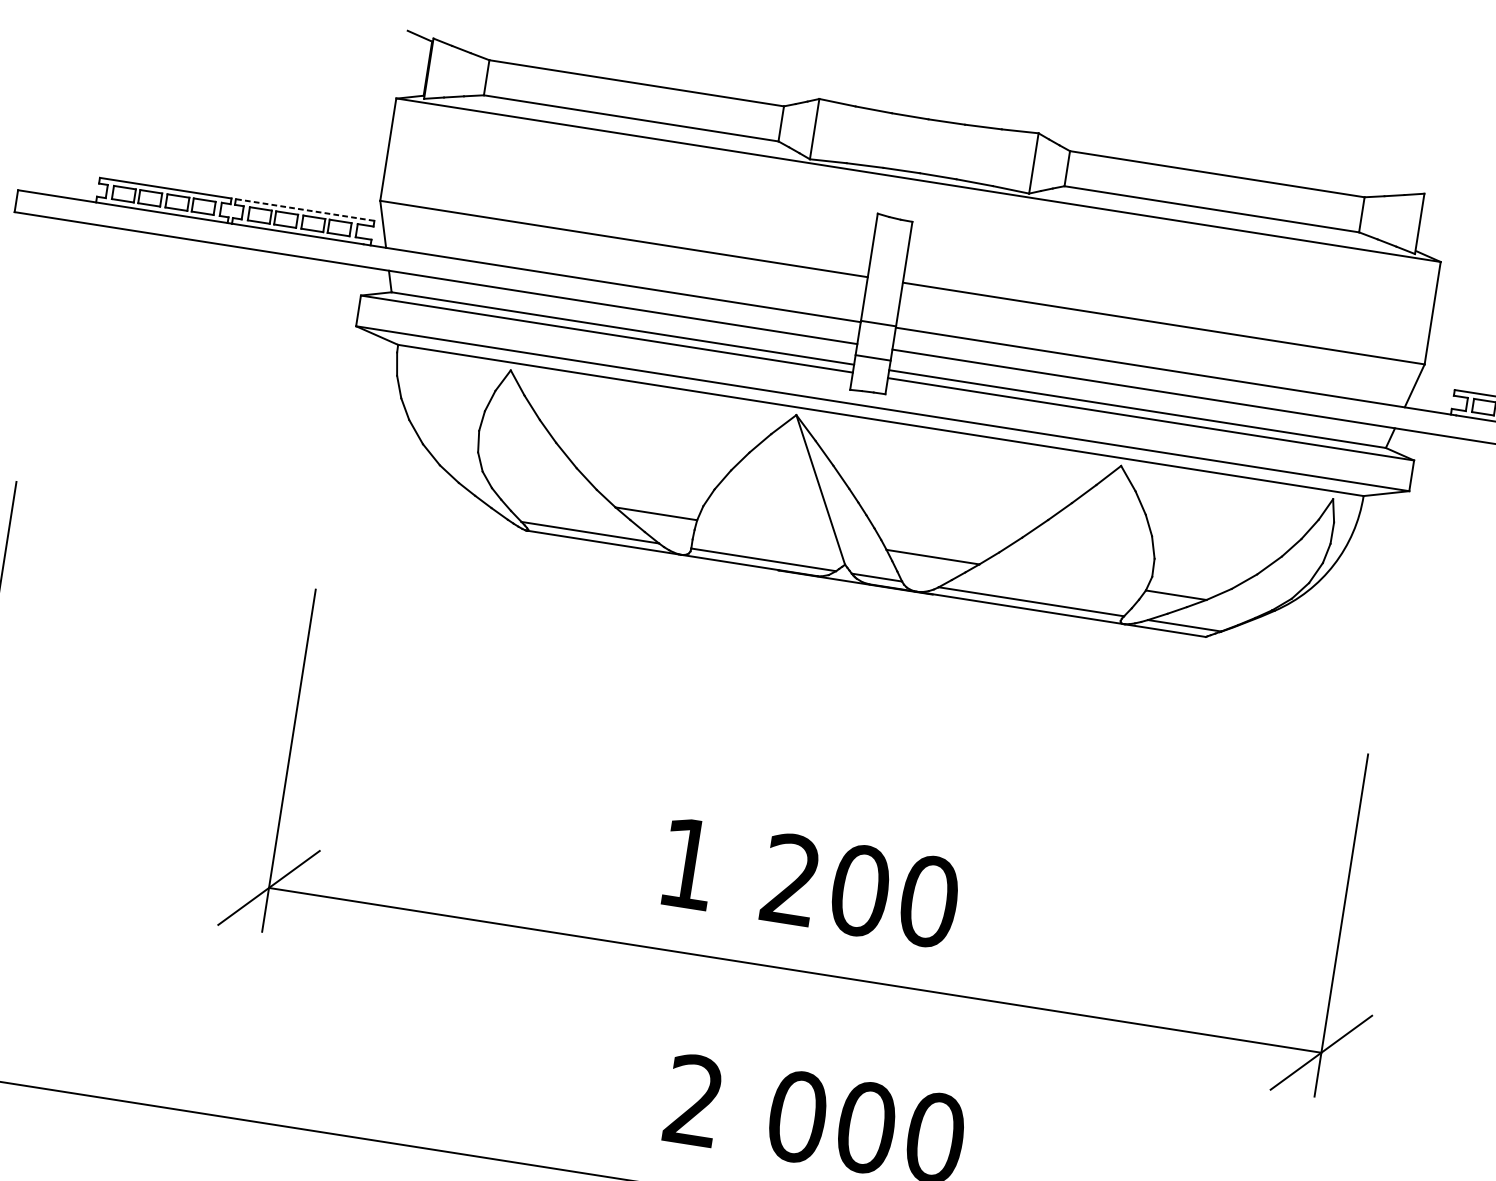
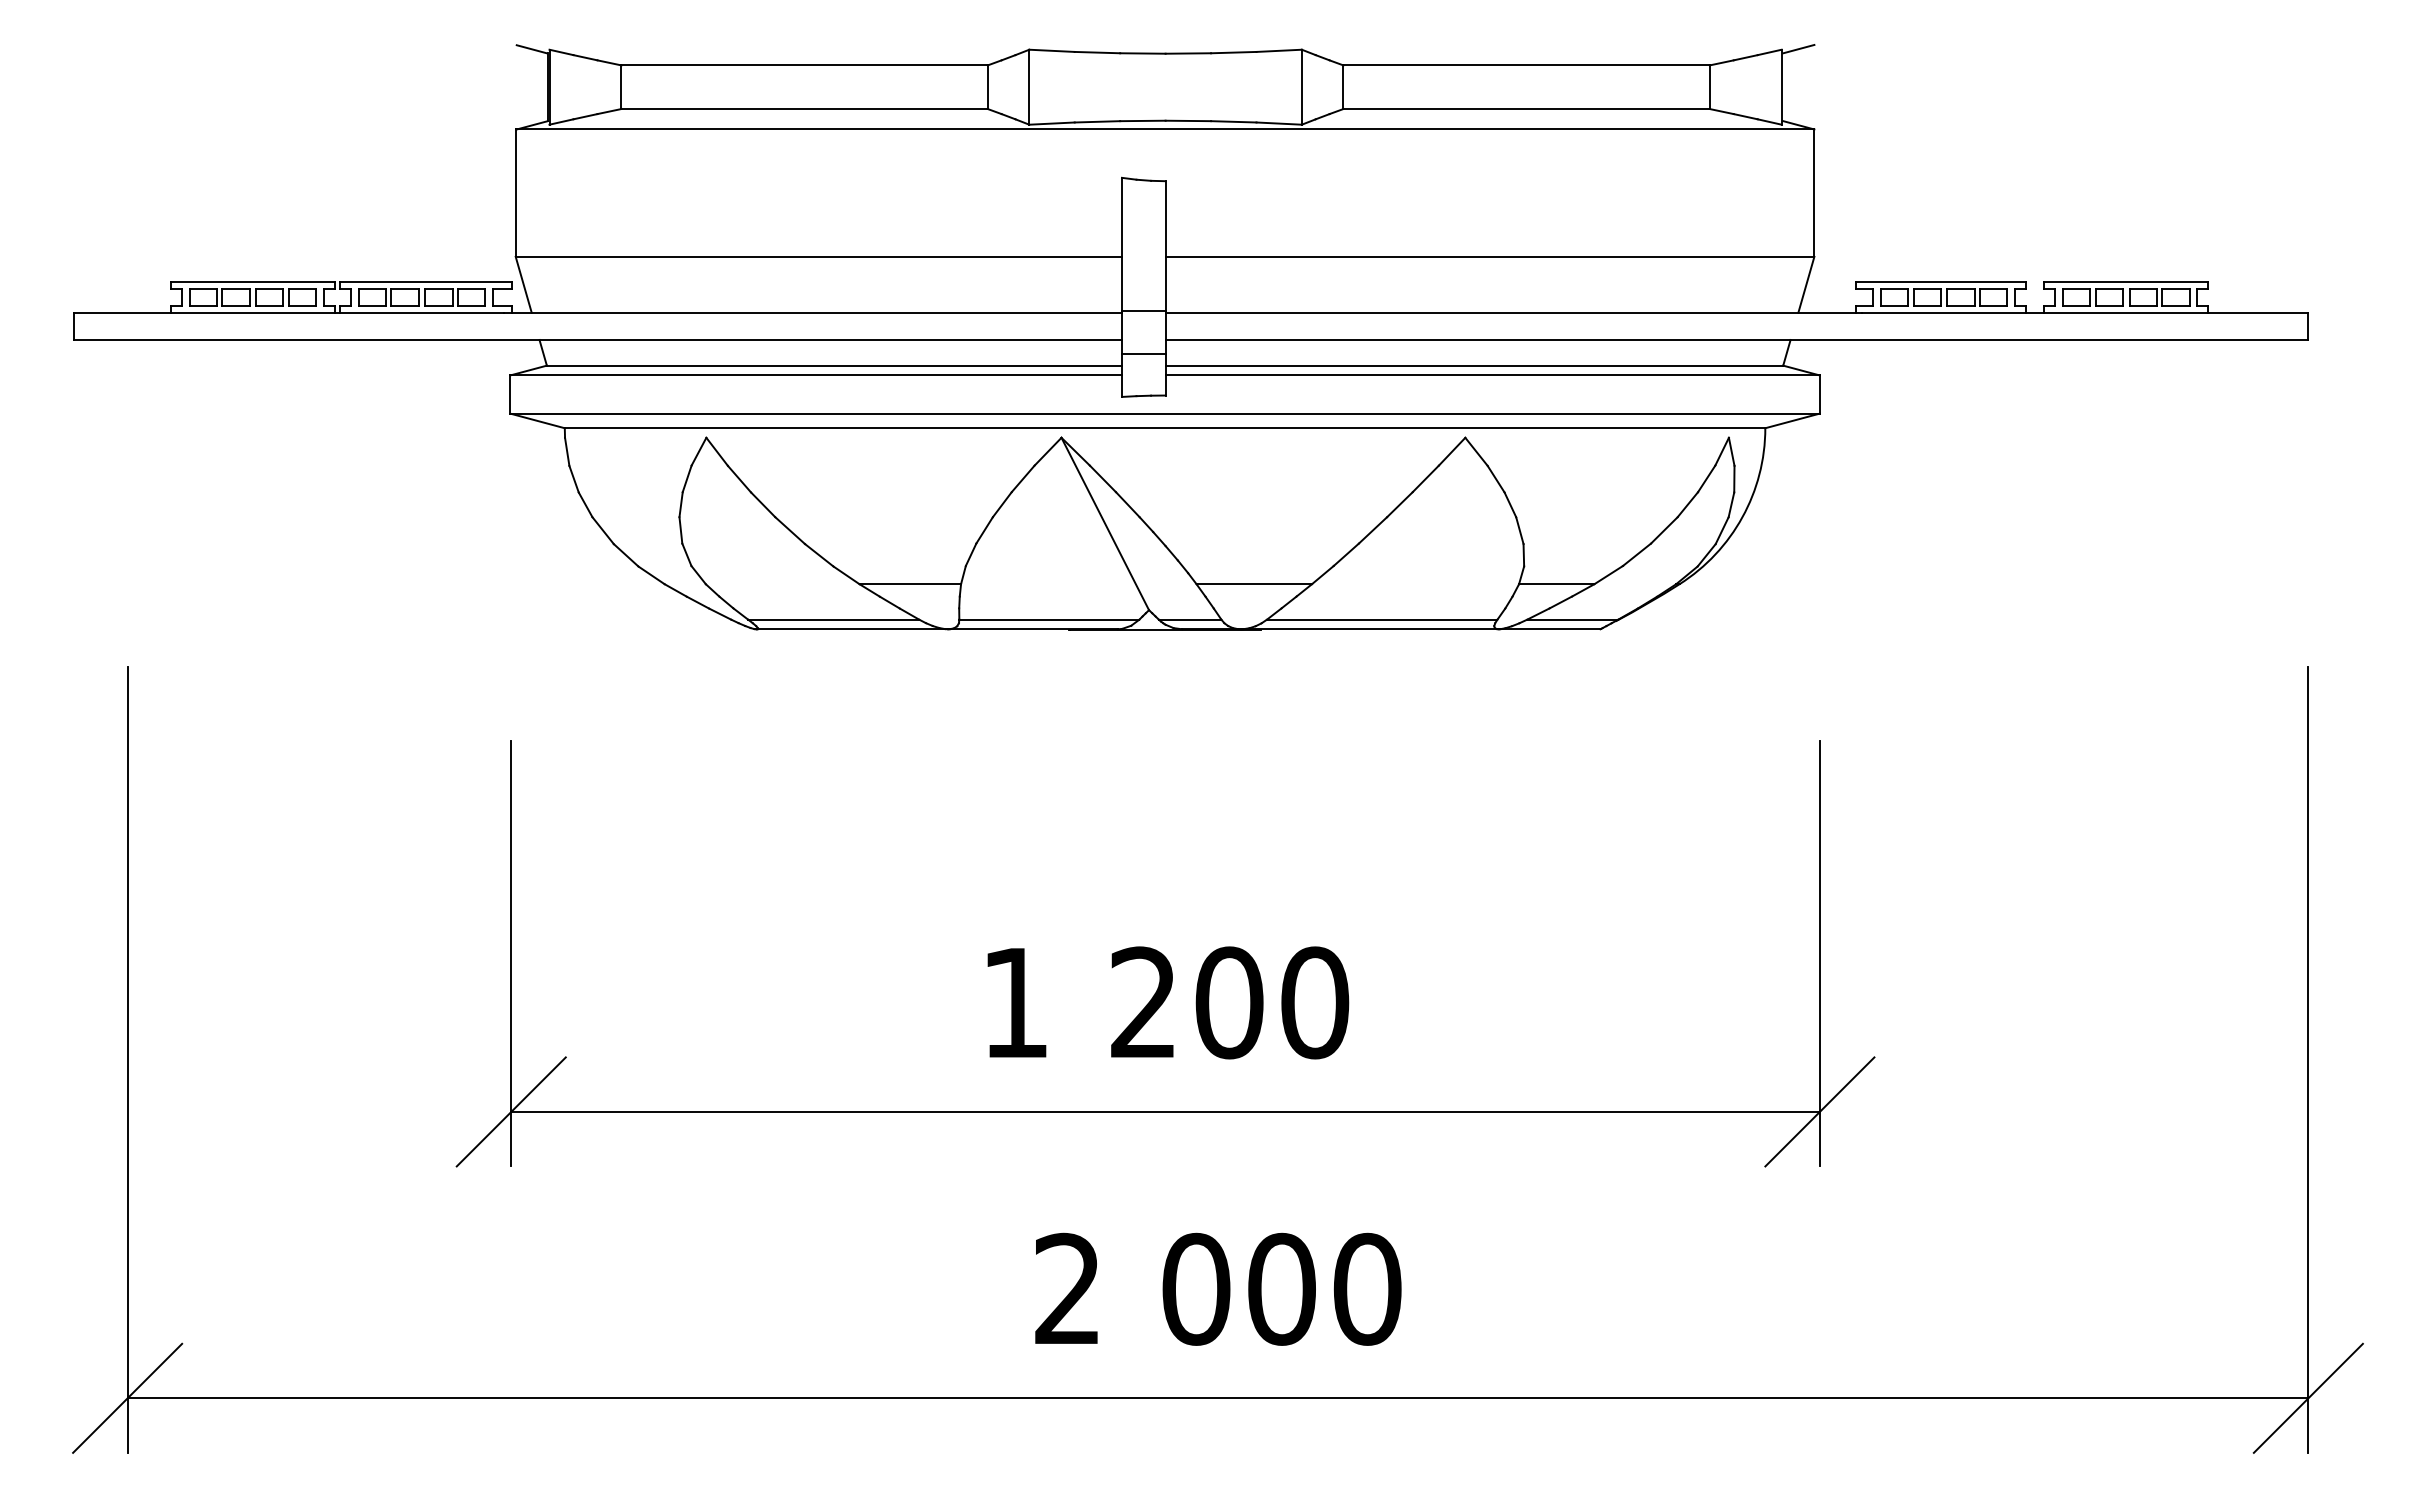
line: (1438, 194) -> (1798, 48), added
line: (304, 210) -> (425, 282), dashed -> solid

